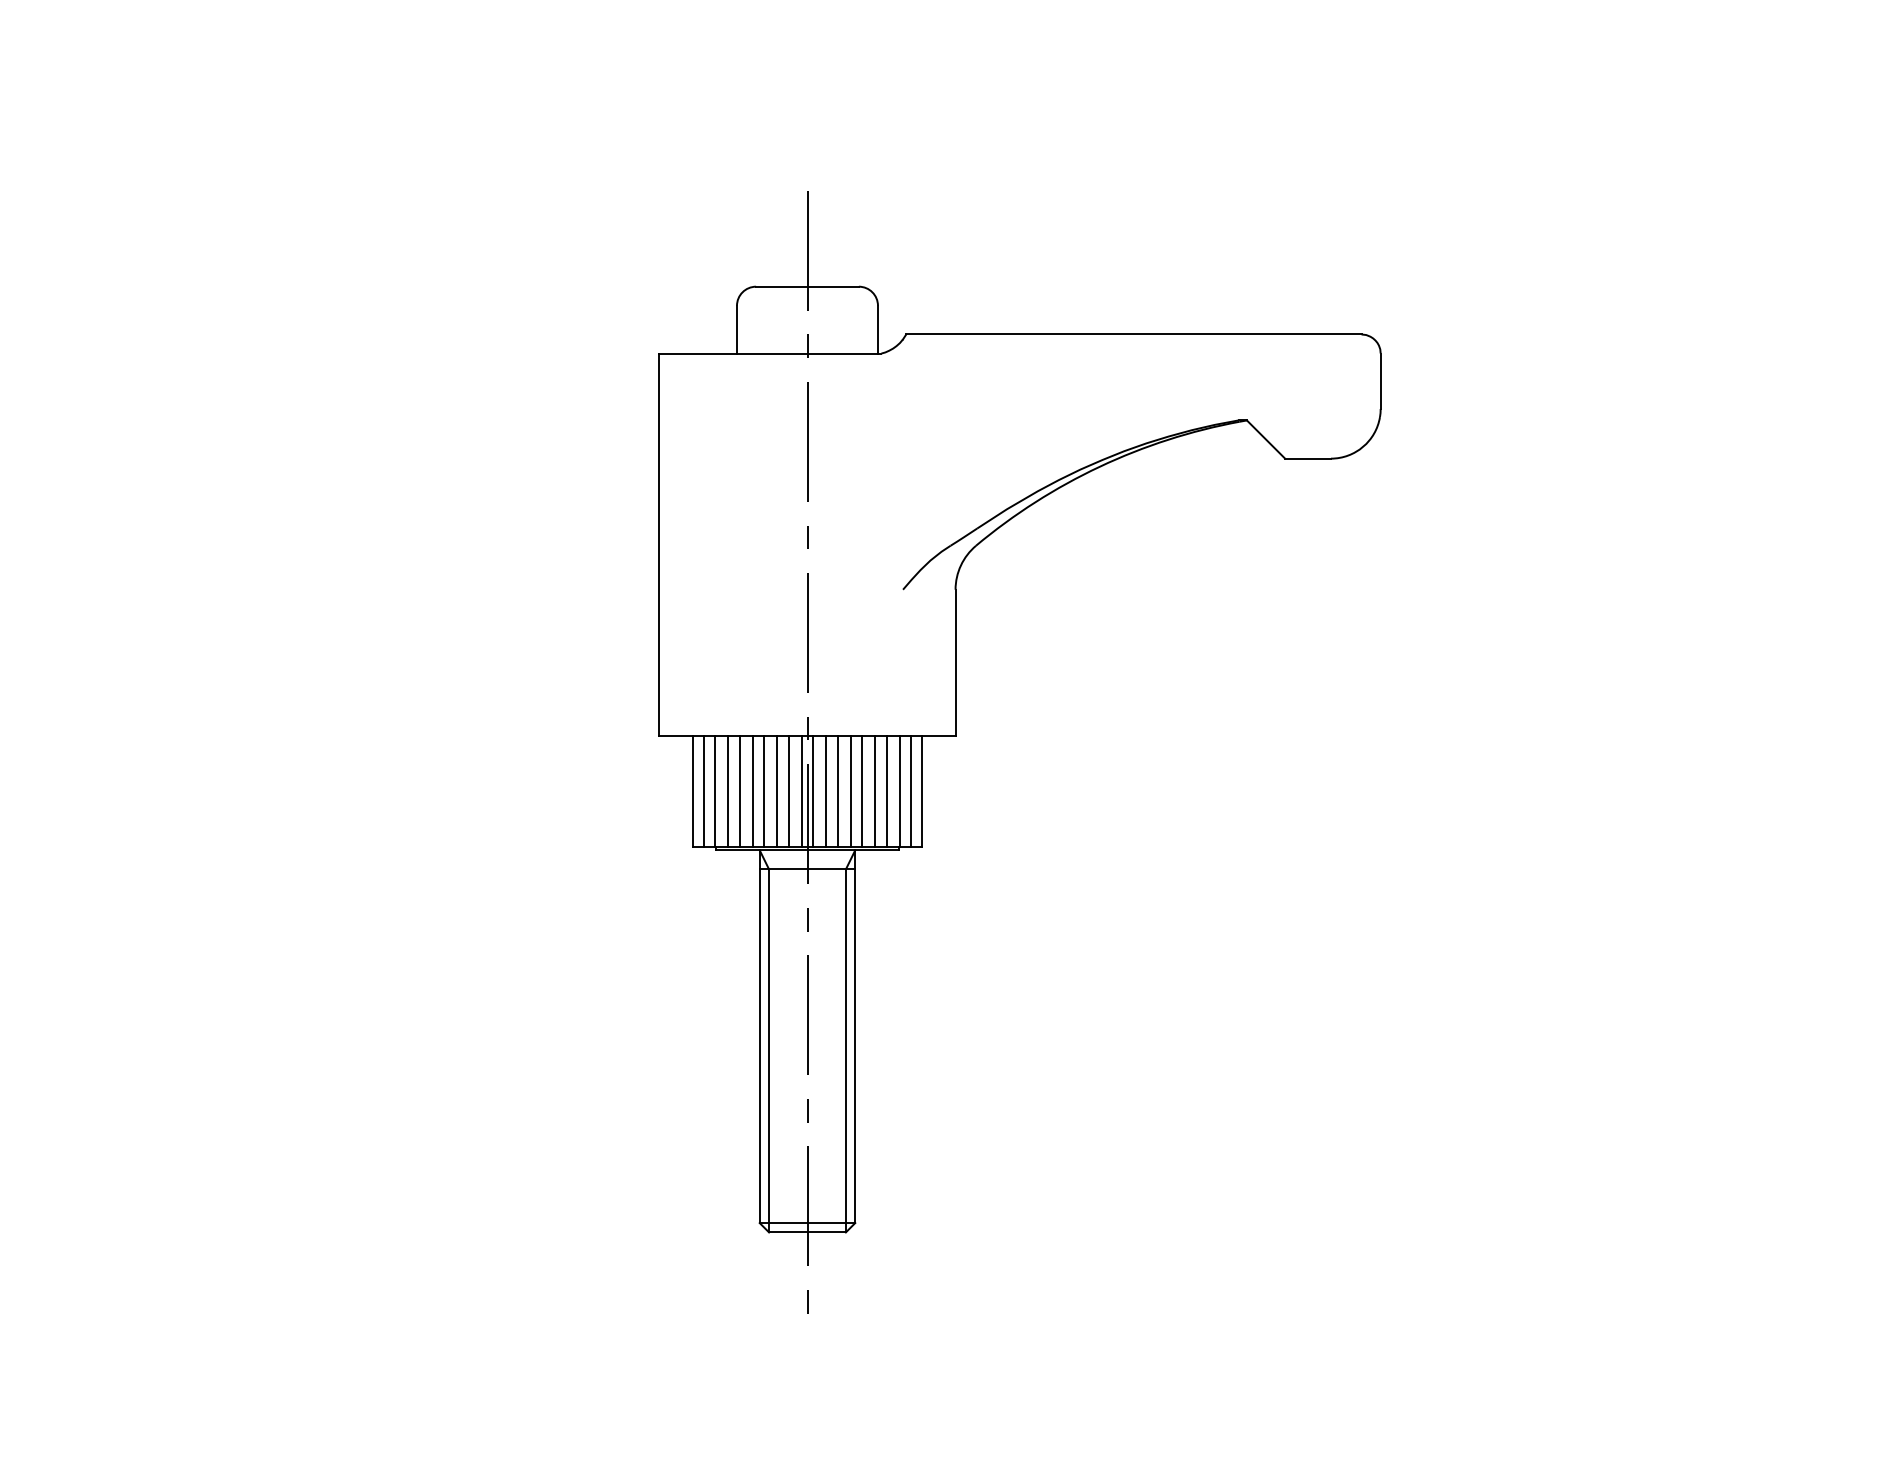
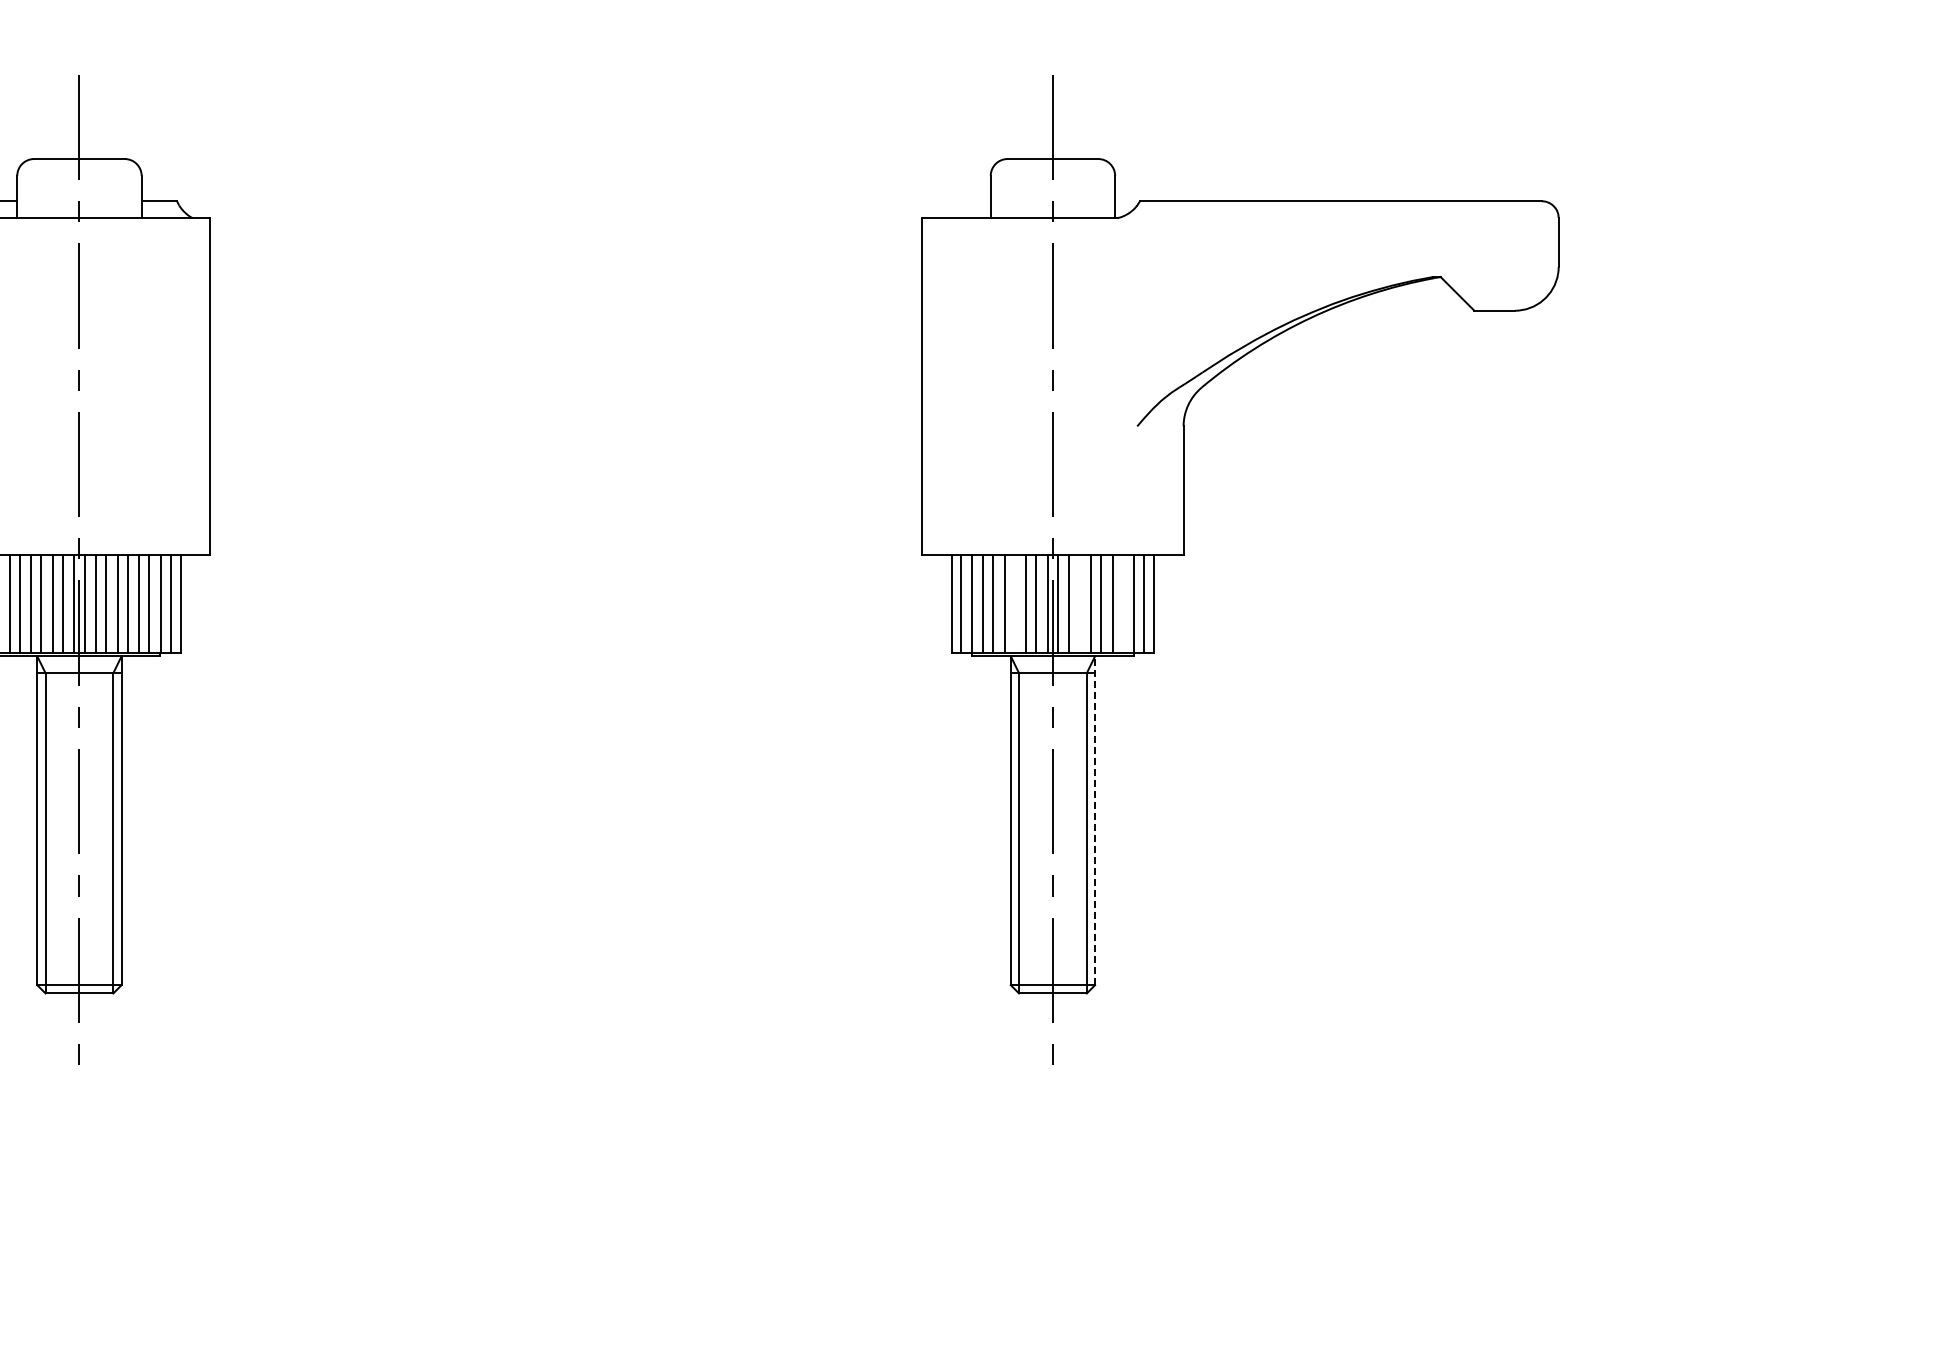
line: (763, 790) -> (1014, 603), removed
line: (837, 790) -> (1079, 603), removed
line: (886, 790) -> (1122, 603), removed
line: (855, 1036) -> (1095, 820), solid -> dashed

